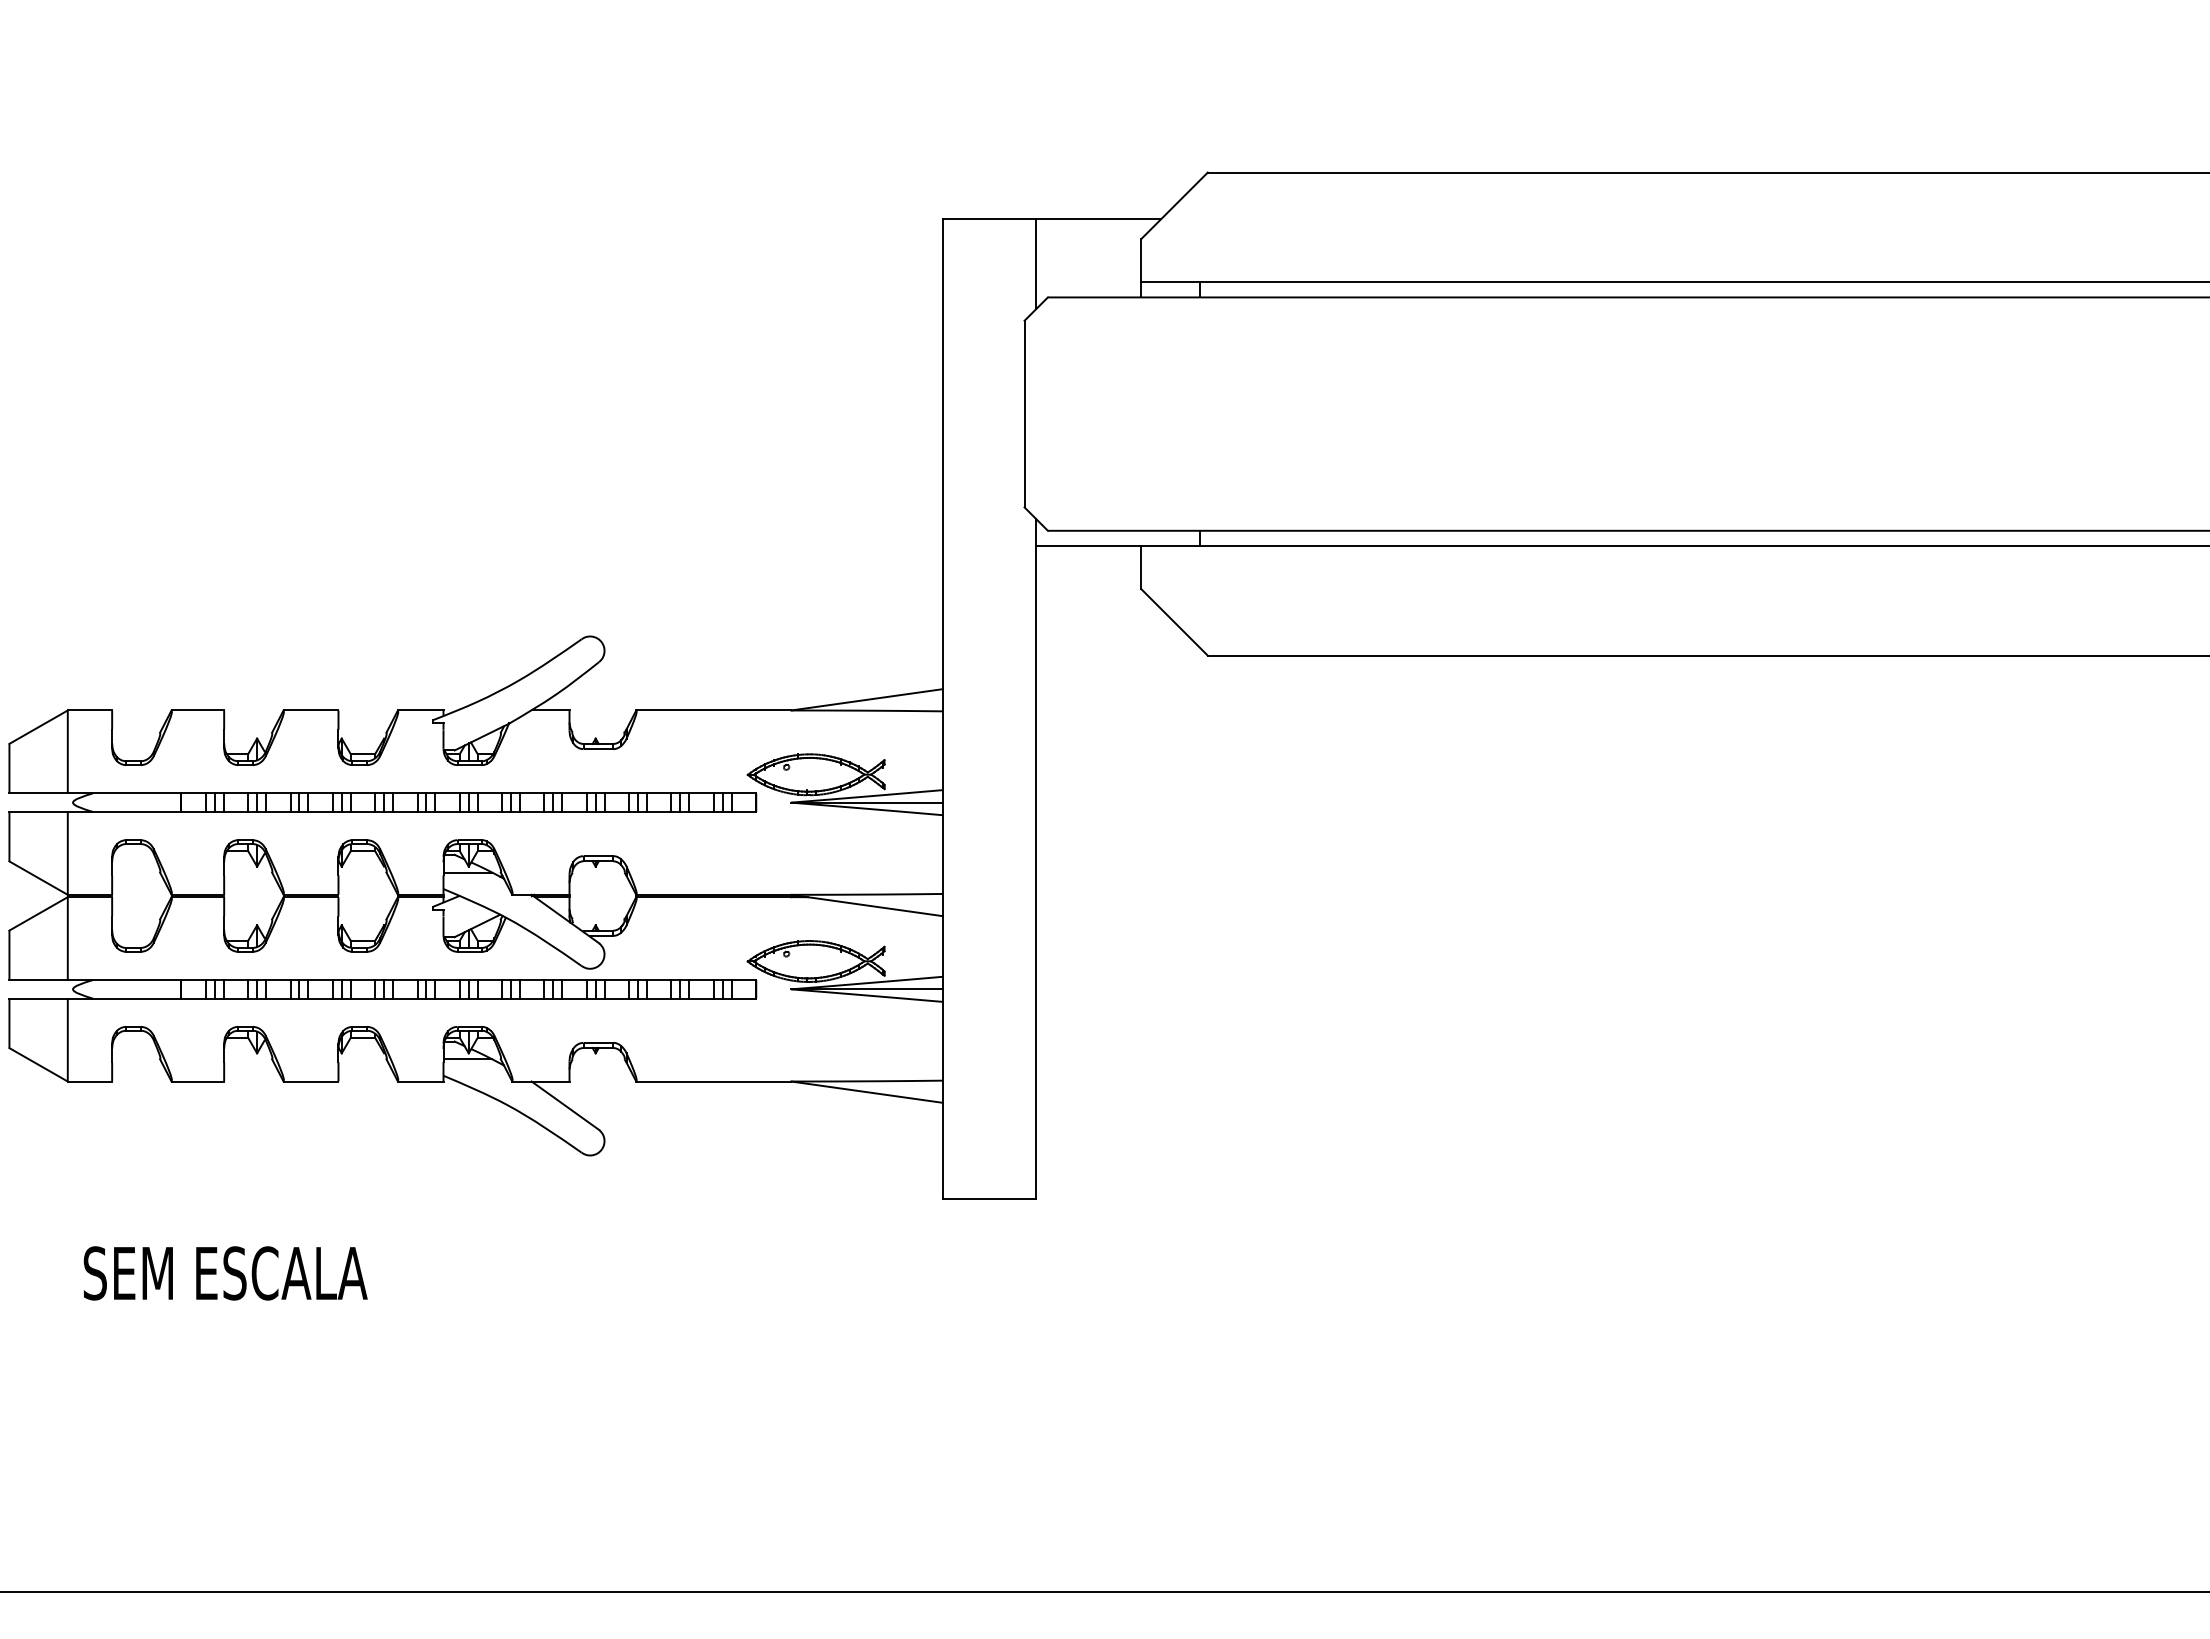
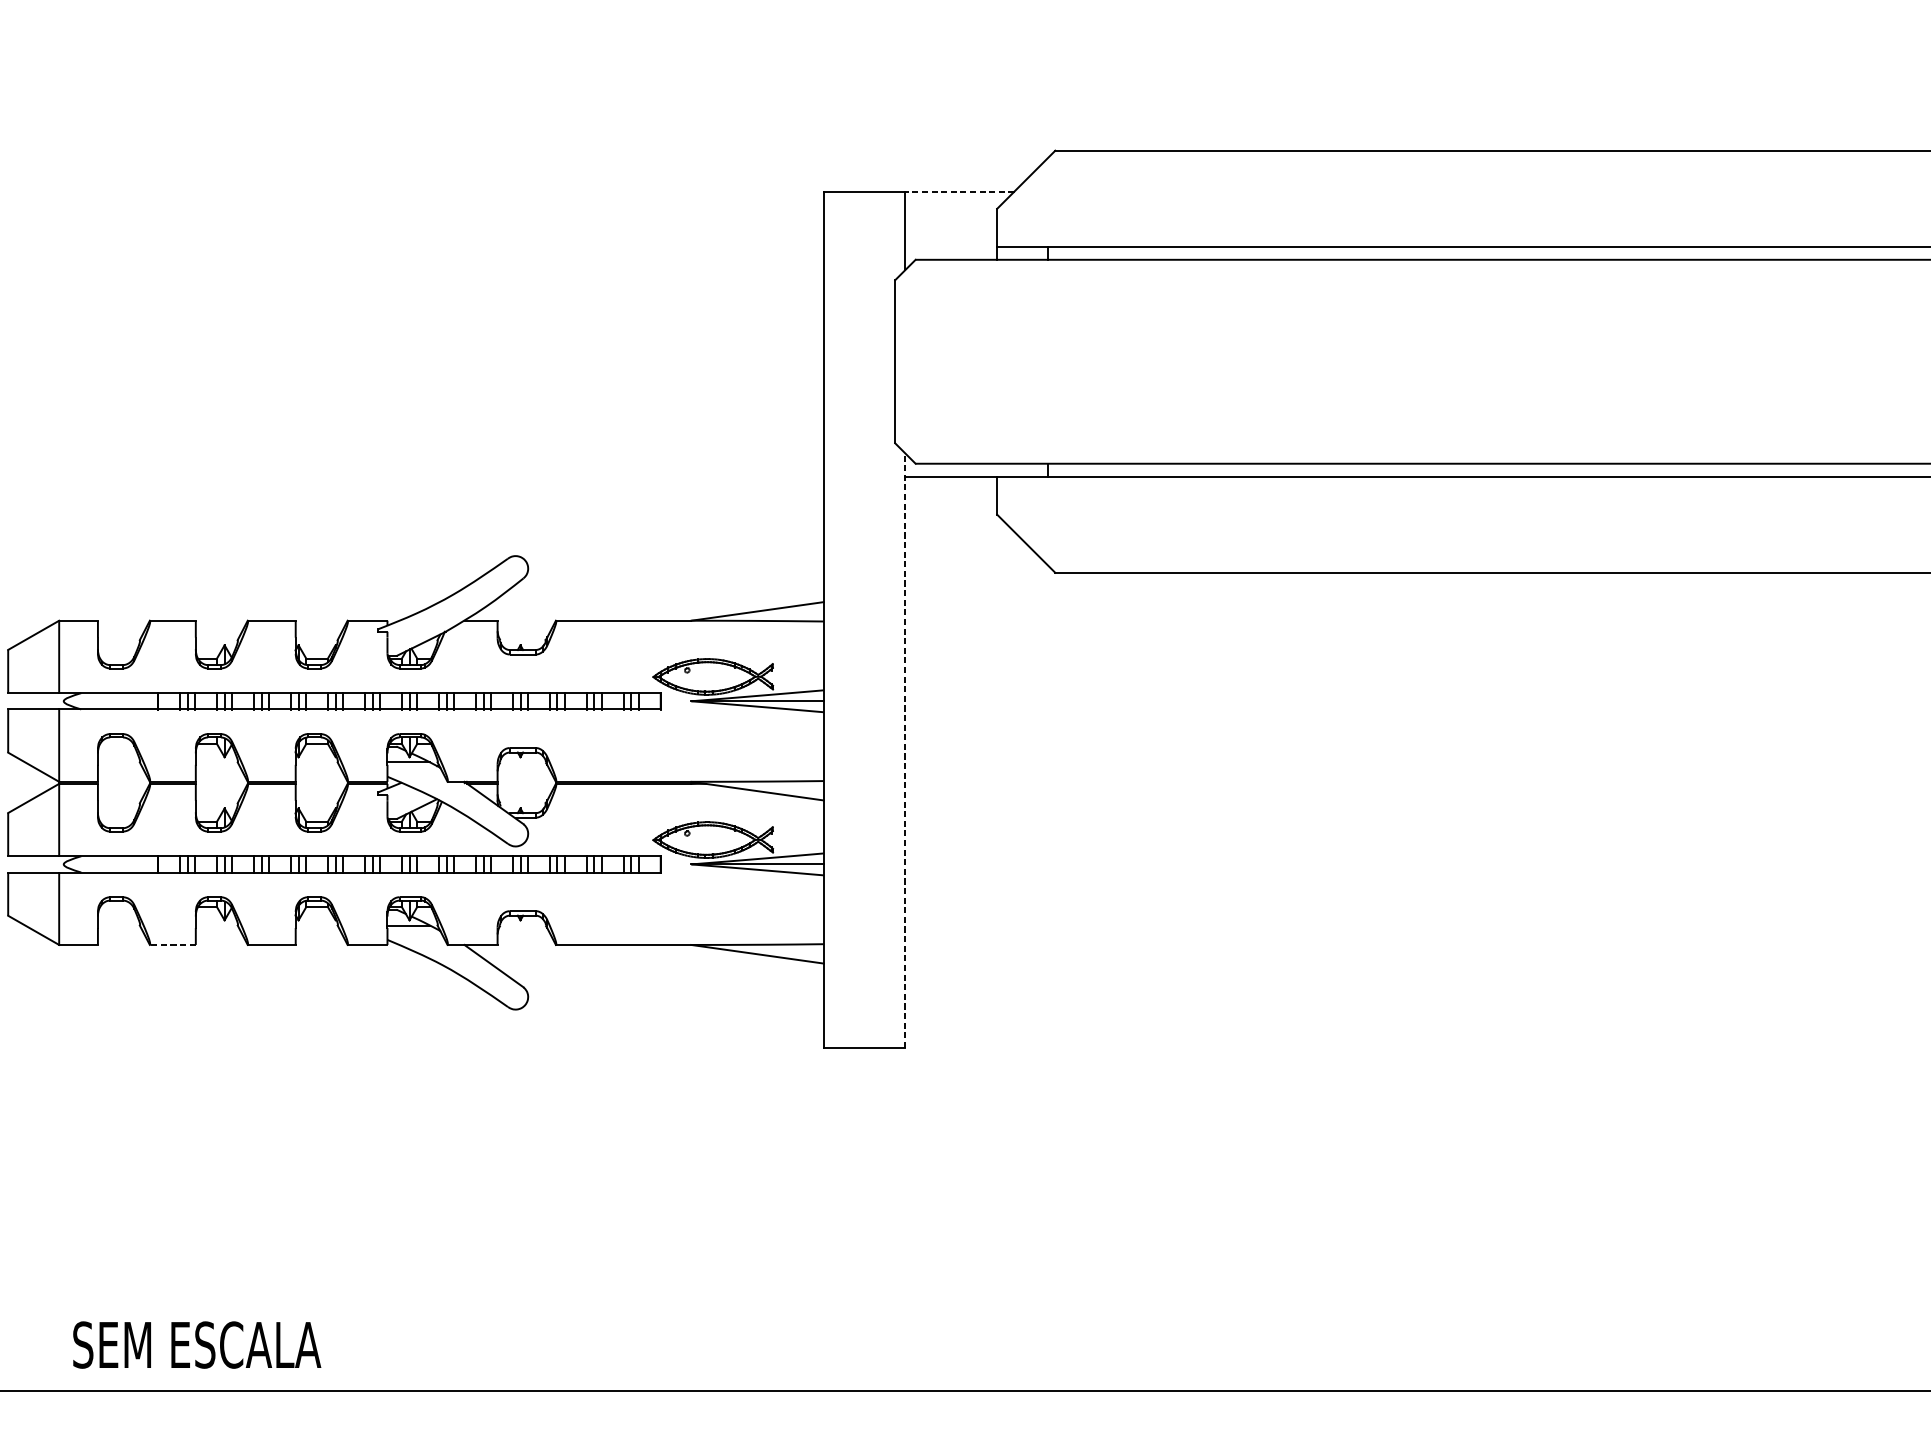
line: (1098, 219) -> (959, 191), solid -> dashed
line: (1036, 858) -> (905, 750), solid -> dashed
line: (197, 1081) -> (172, 944), solid -> dashed
text: (225, 1273) -> (196, 1345), moved

